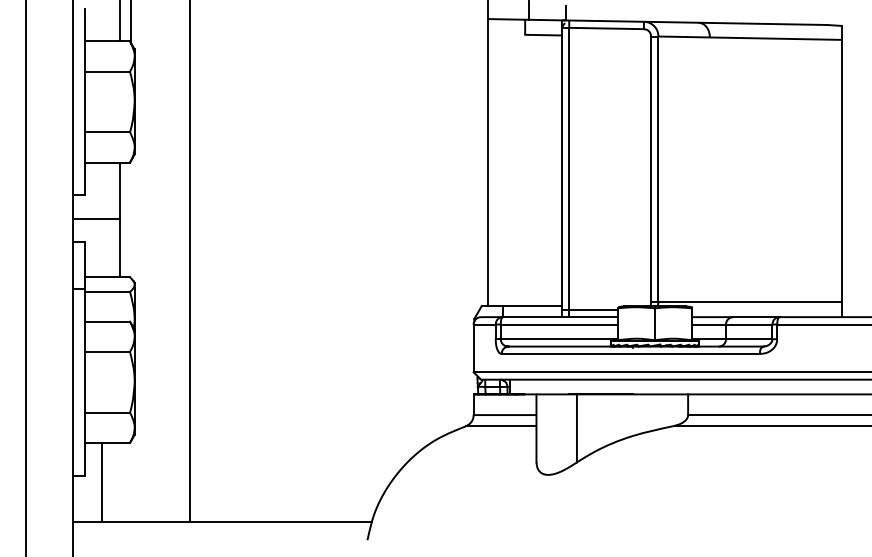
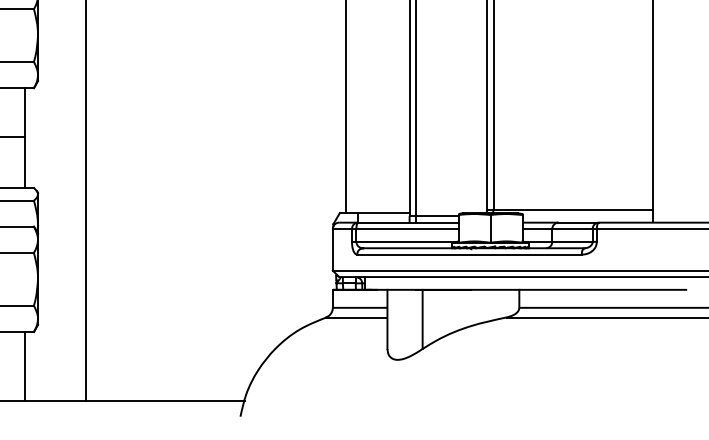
line: (101, 482) -> (24, 366), moved

